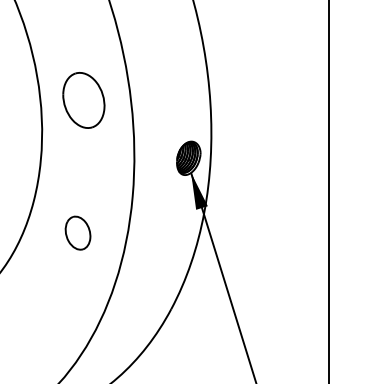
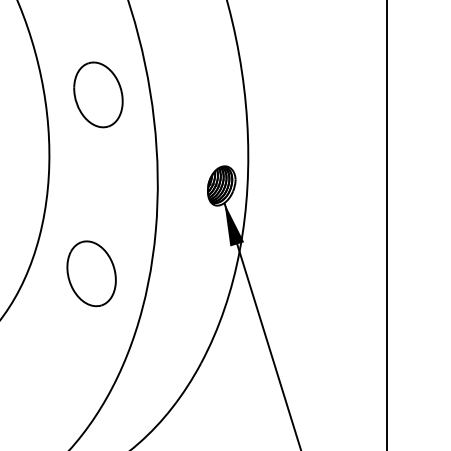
part: (83, 100) -> (98, 94), moved
part: (77, 232) -> (91, 273), size x1.67

